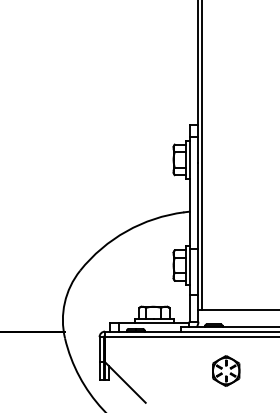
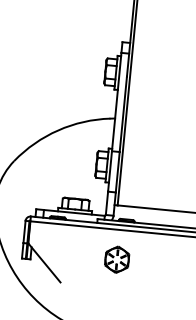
part: (226, 370) -> (117, 259), moved

